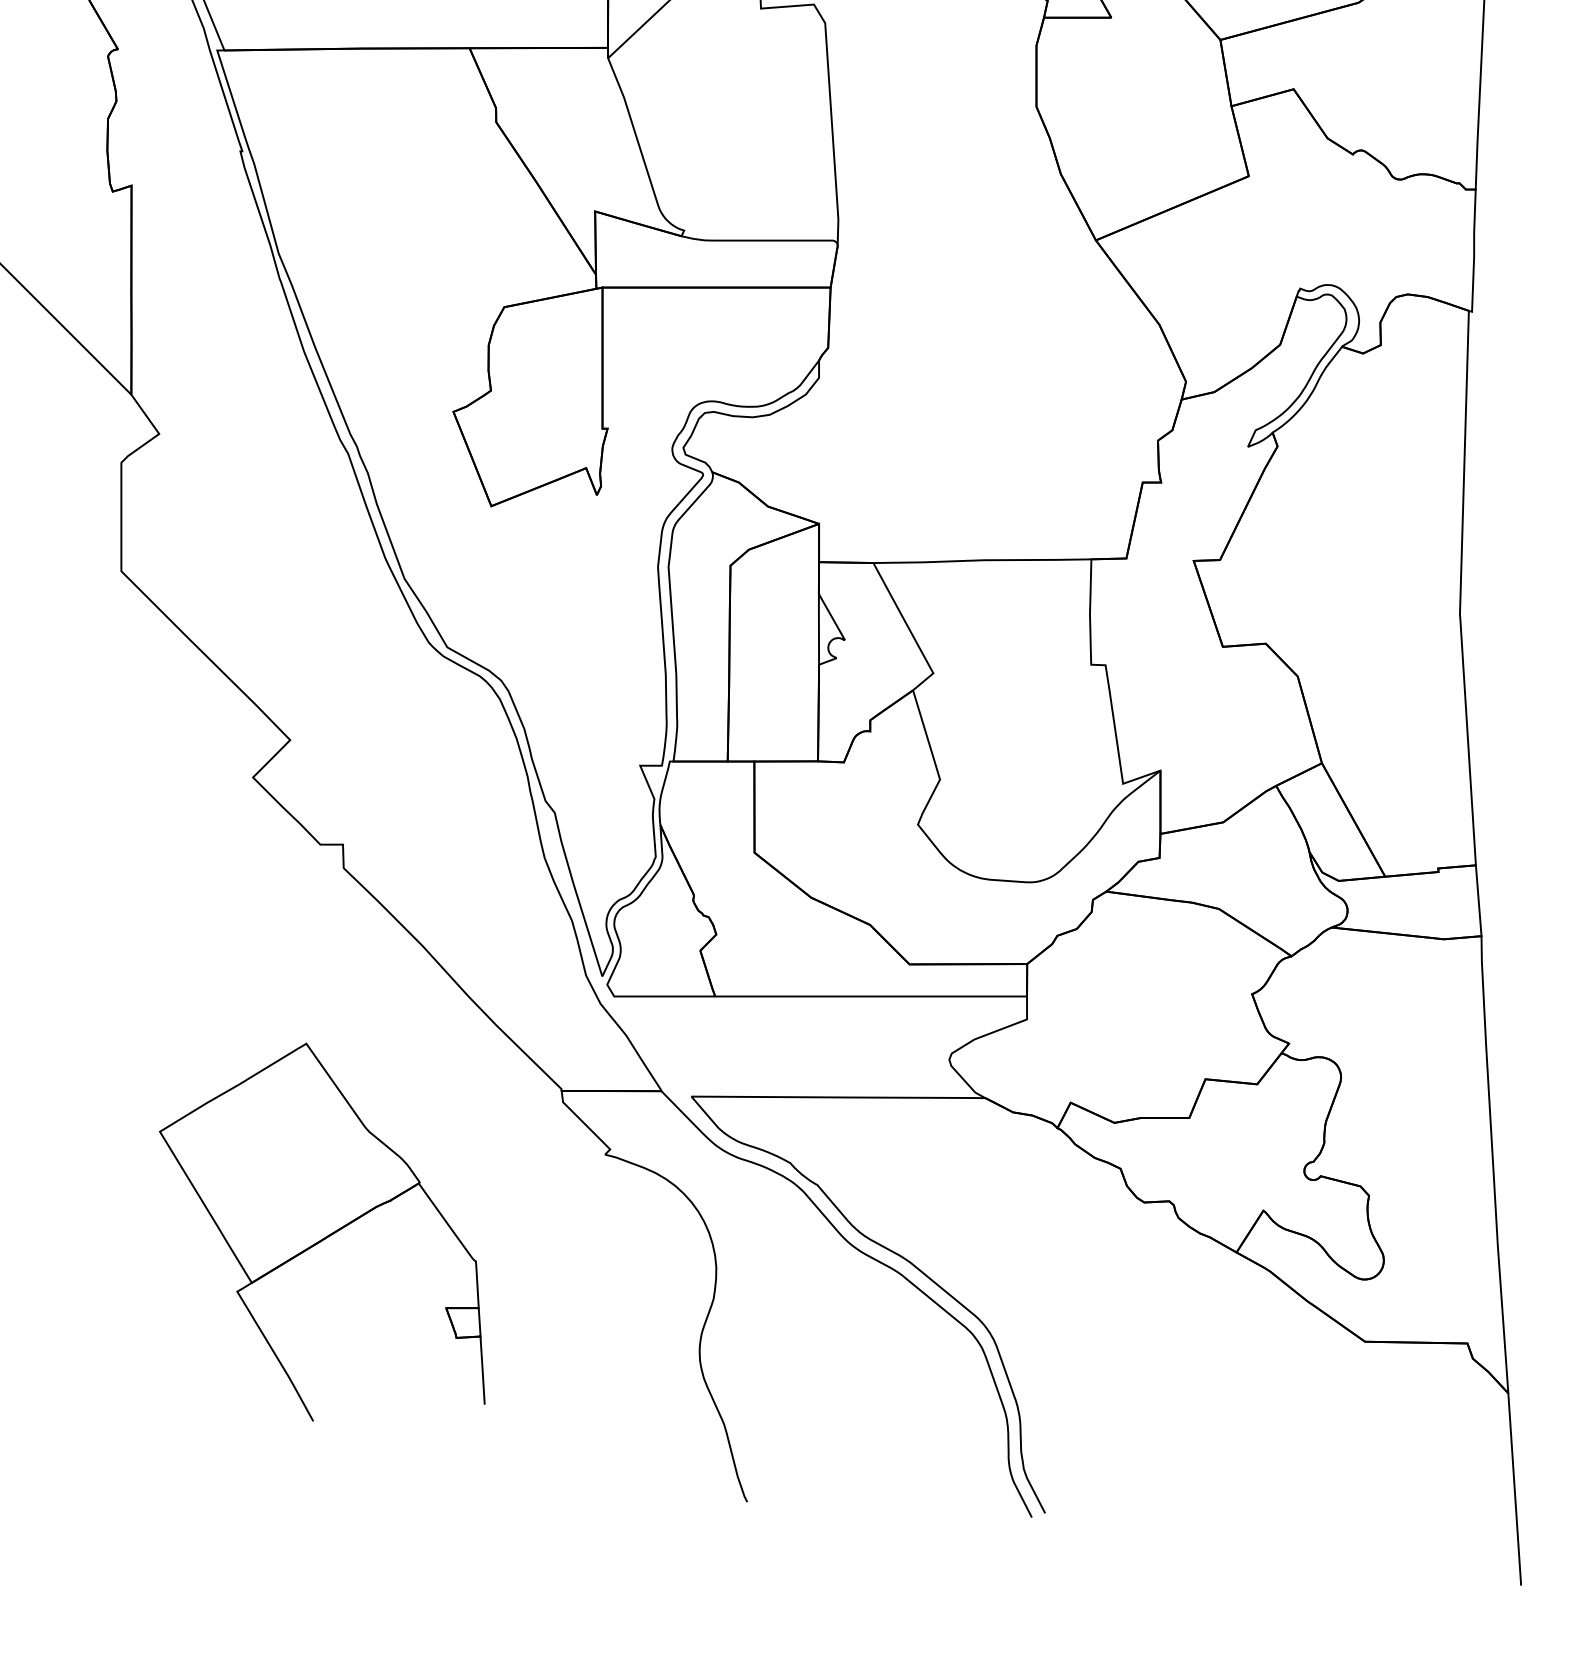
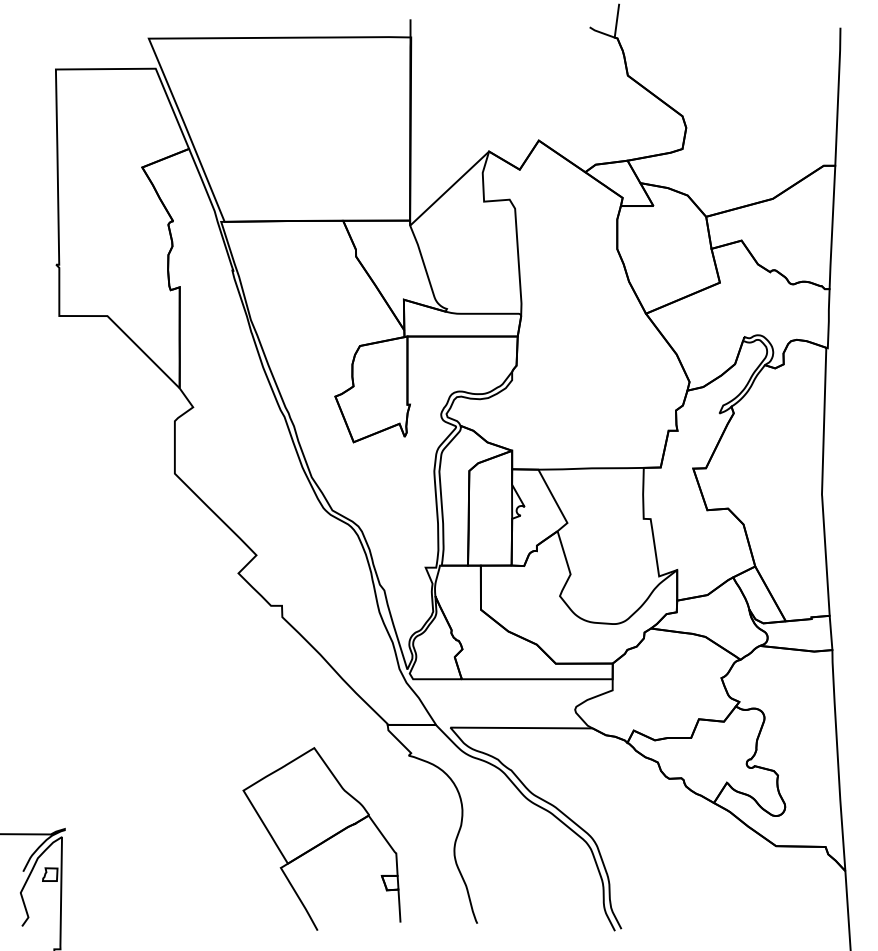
part: (321, 1230) -> (321, 838), moved

